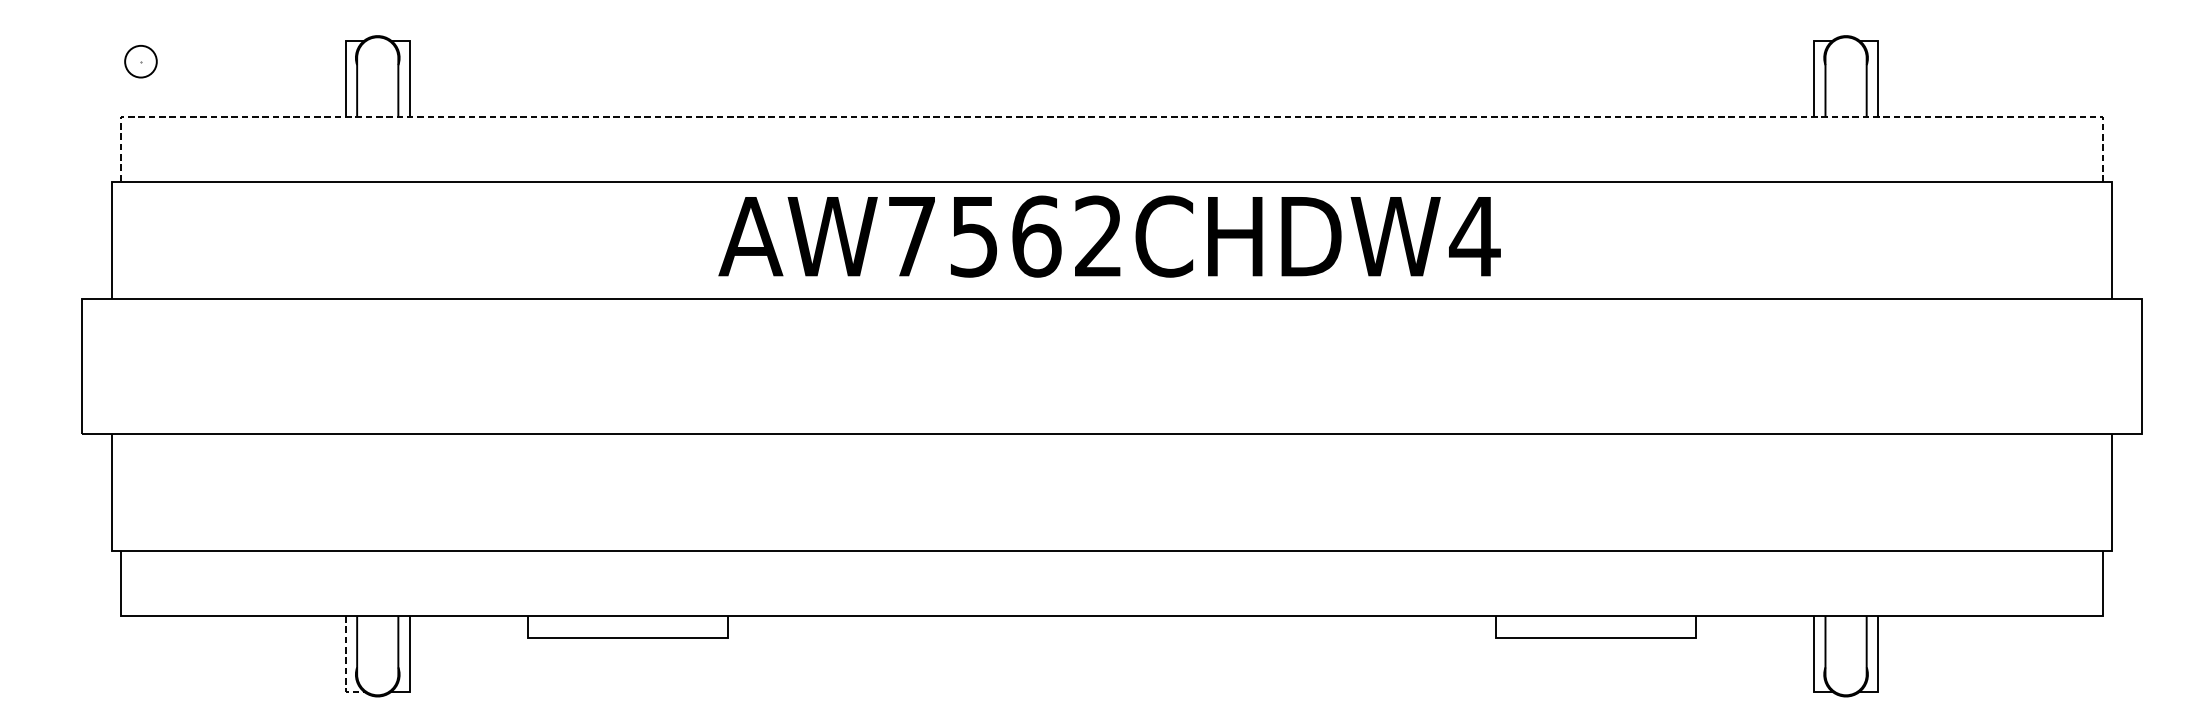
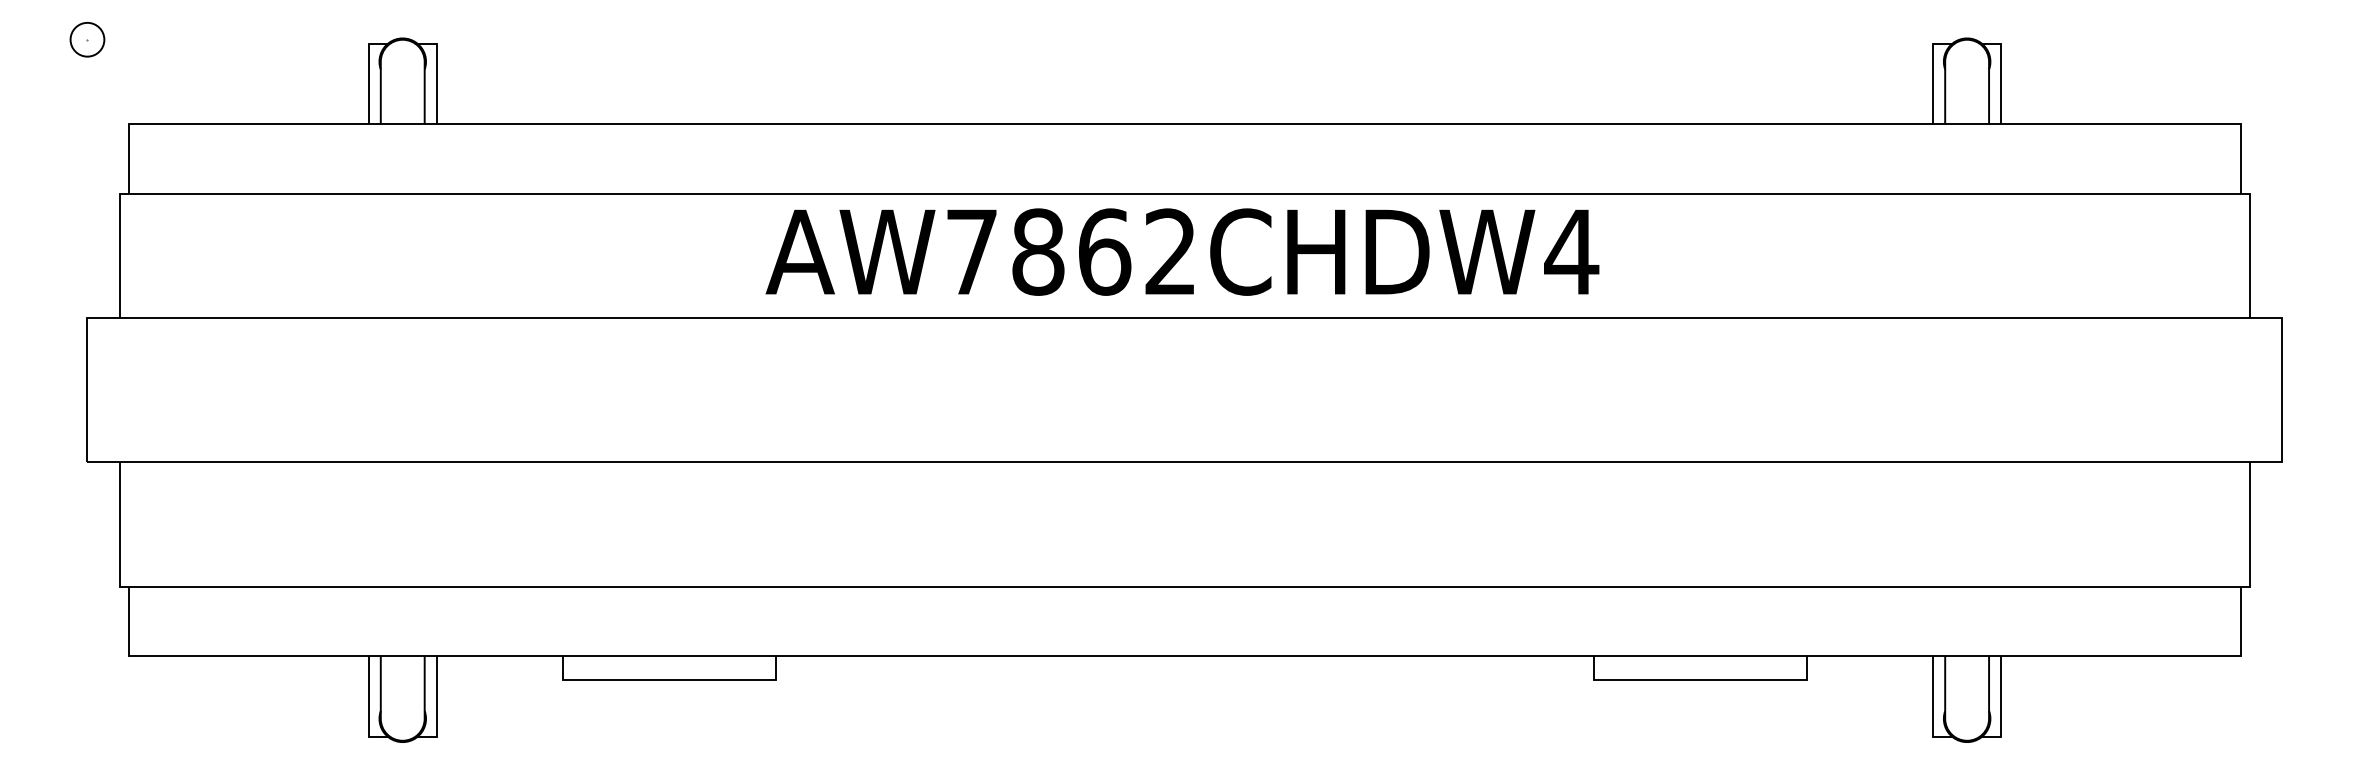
part: (140, 61) -> (87, 39), moved
line: (1111, 116) -> (1184, 124), dashed -> solid
text: (974, 236) -> (1038, 251), AW7562CHDW4 -> AW7862CHDW4
line: (345, 664) -> (368, 708), dashed -> solid

